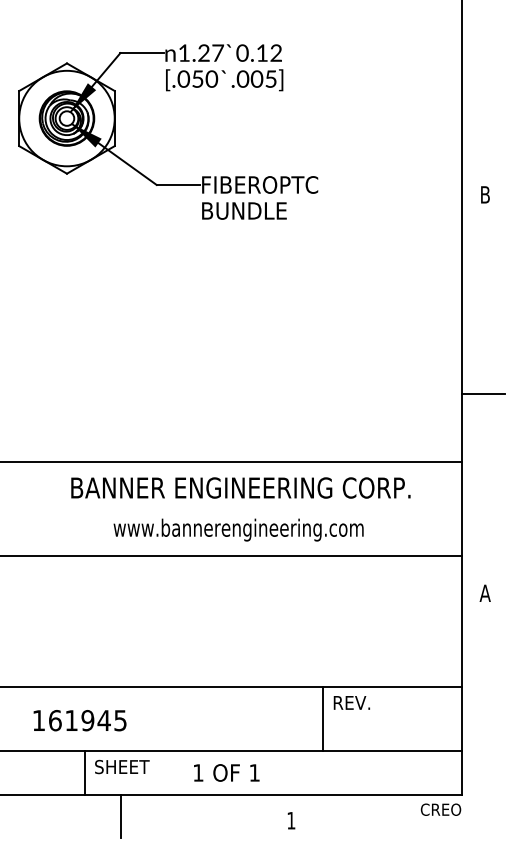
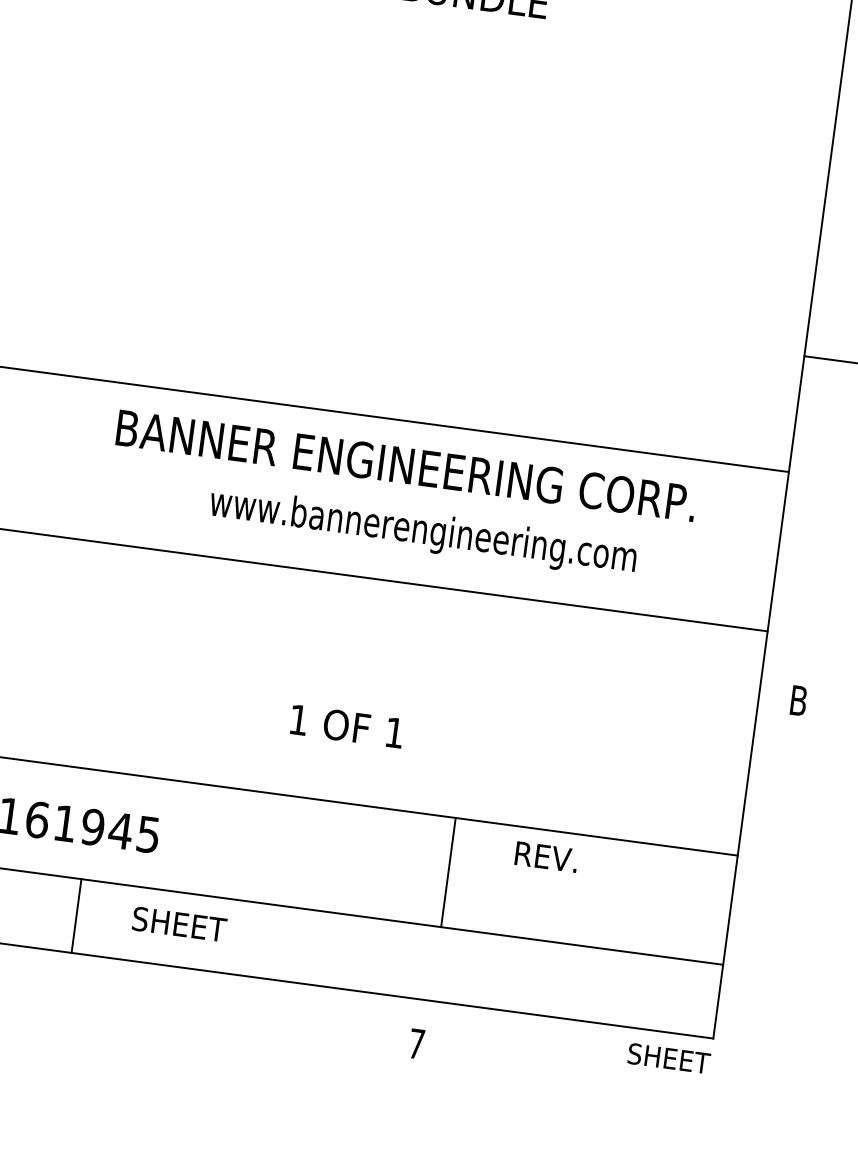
text: (238, 529) -> (422, 531), moved
text: (484, 592) -> (797, 699), A -> B
line: (323, 719) -> (448, 872), moved
text: (122, 766) -> (179, 923), moved
text: (226, 772) -> (346, 725), moved
text: (438, 809) -> (669, 1058), CREO -> SHEET
line: (120, 816) -> (126, 997), removed
text: (291, 820) -> (417, 1043), 1 -> 7

